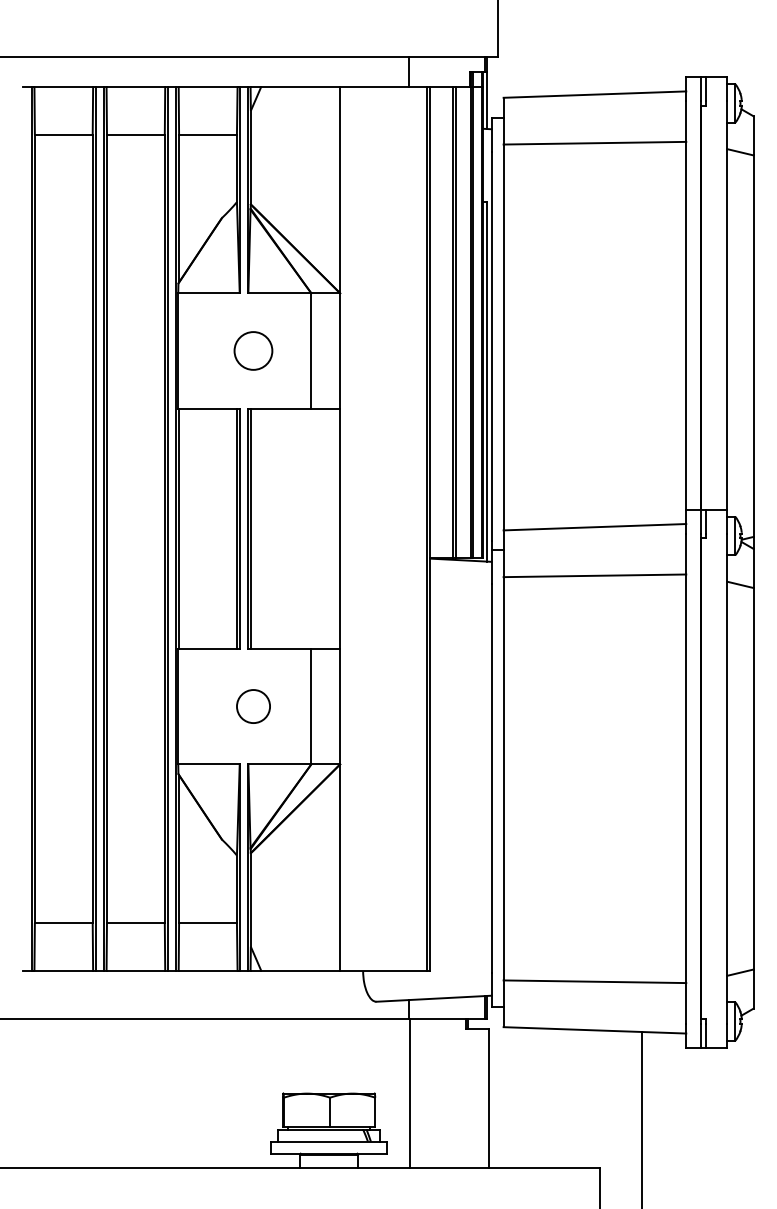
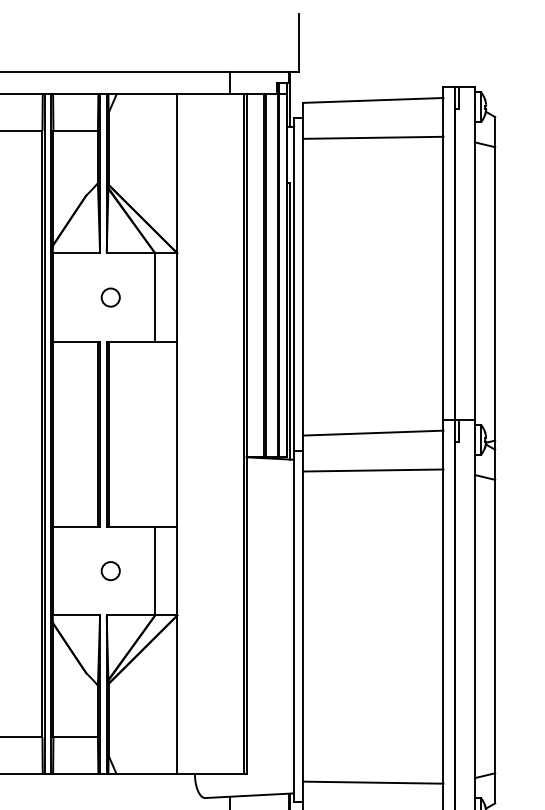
circle: (253, 350) -> (110, 297), size x0.62
circle: (253, 706) -> (110, 570), size x0.71

